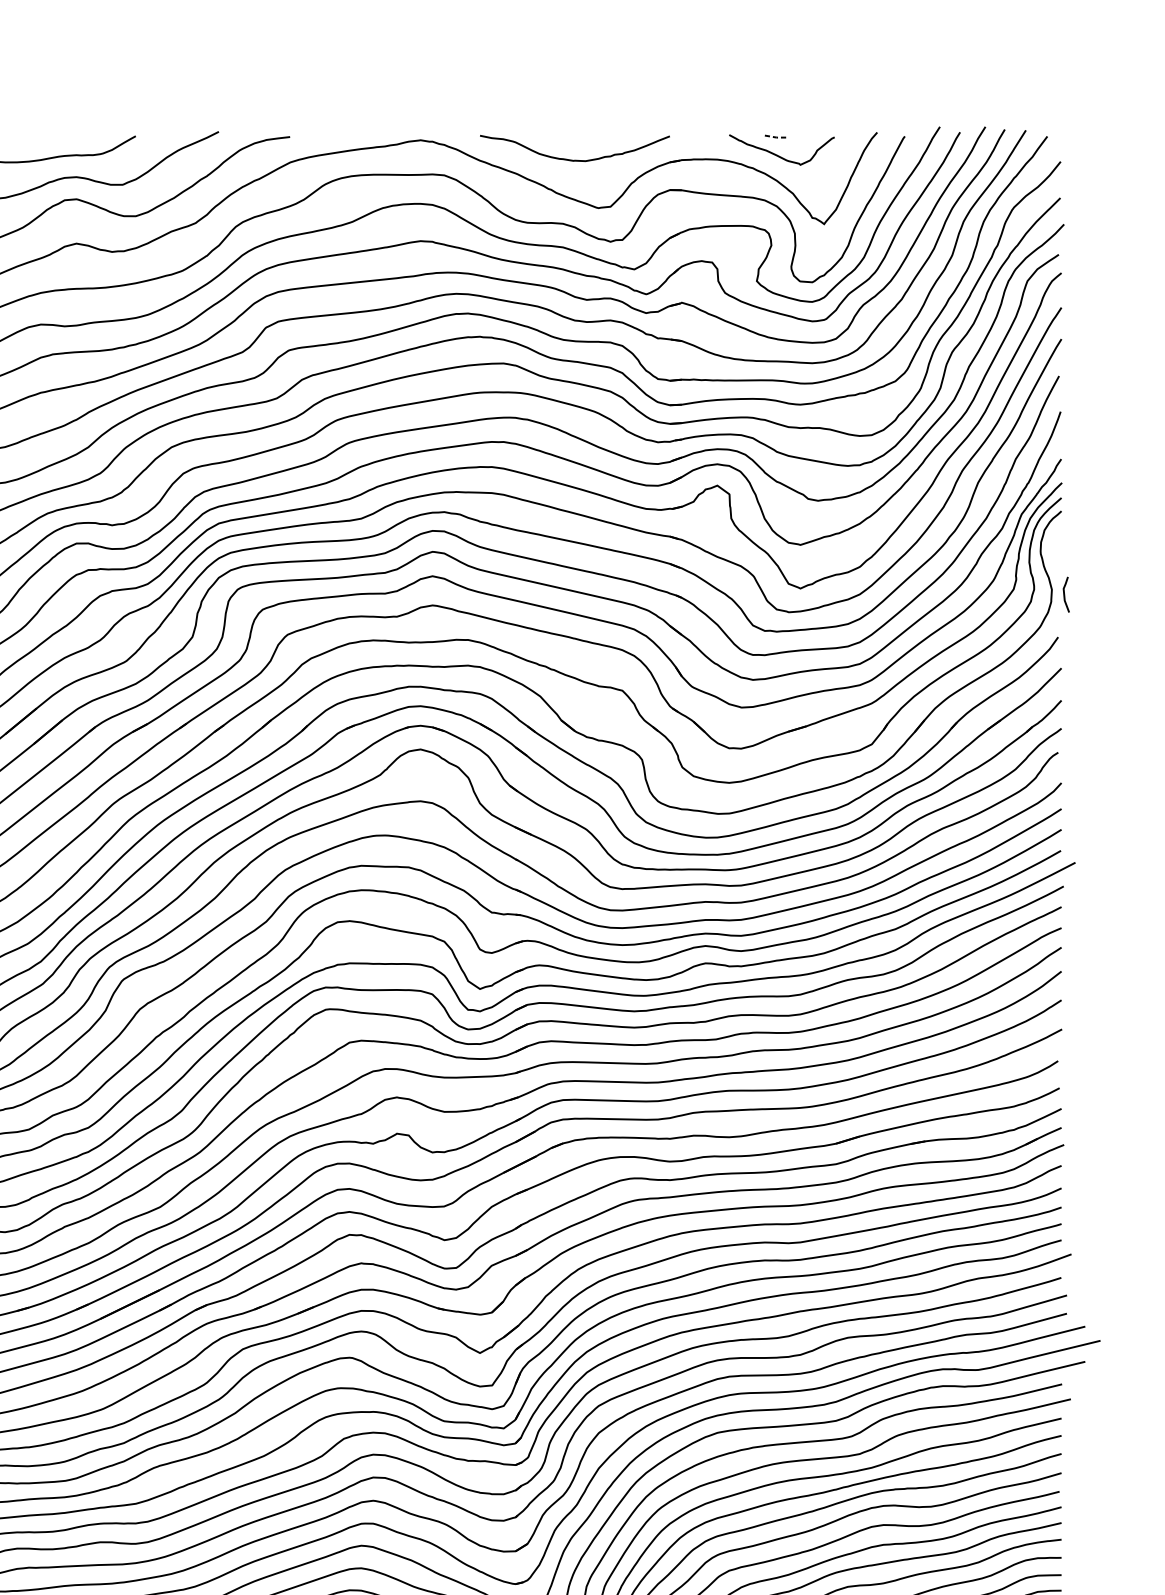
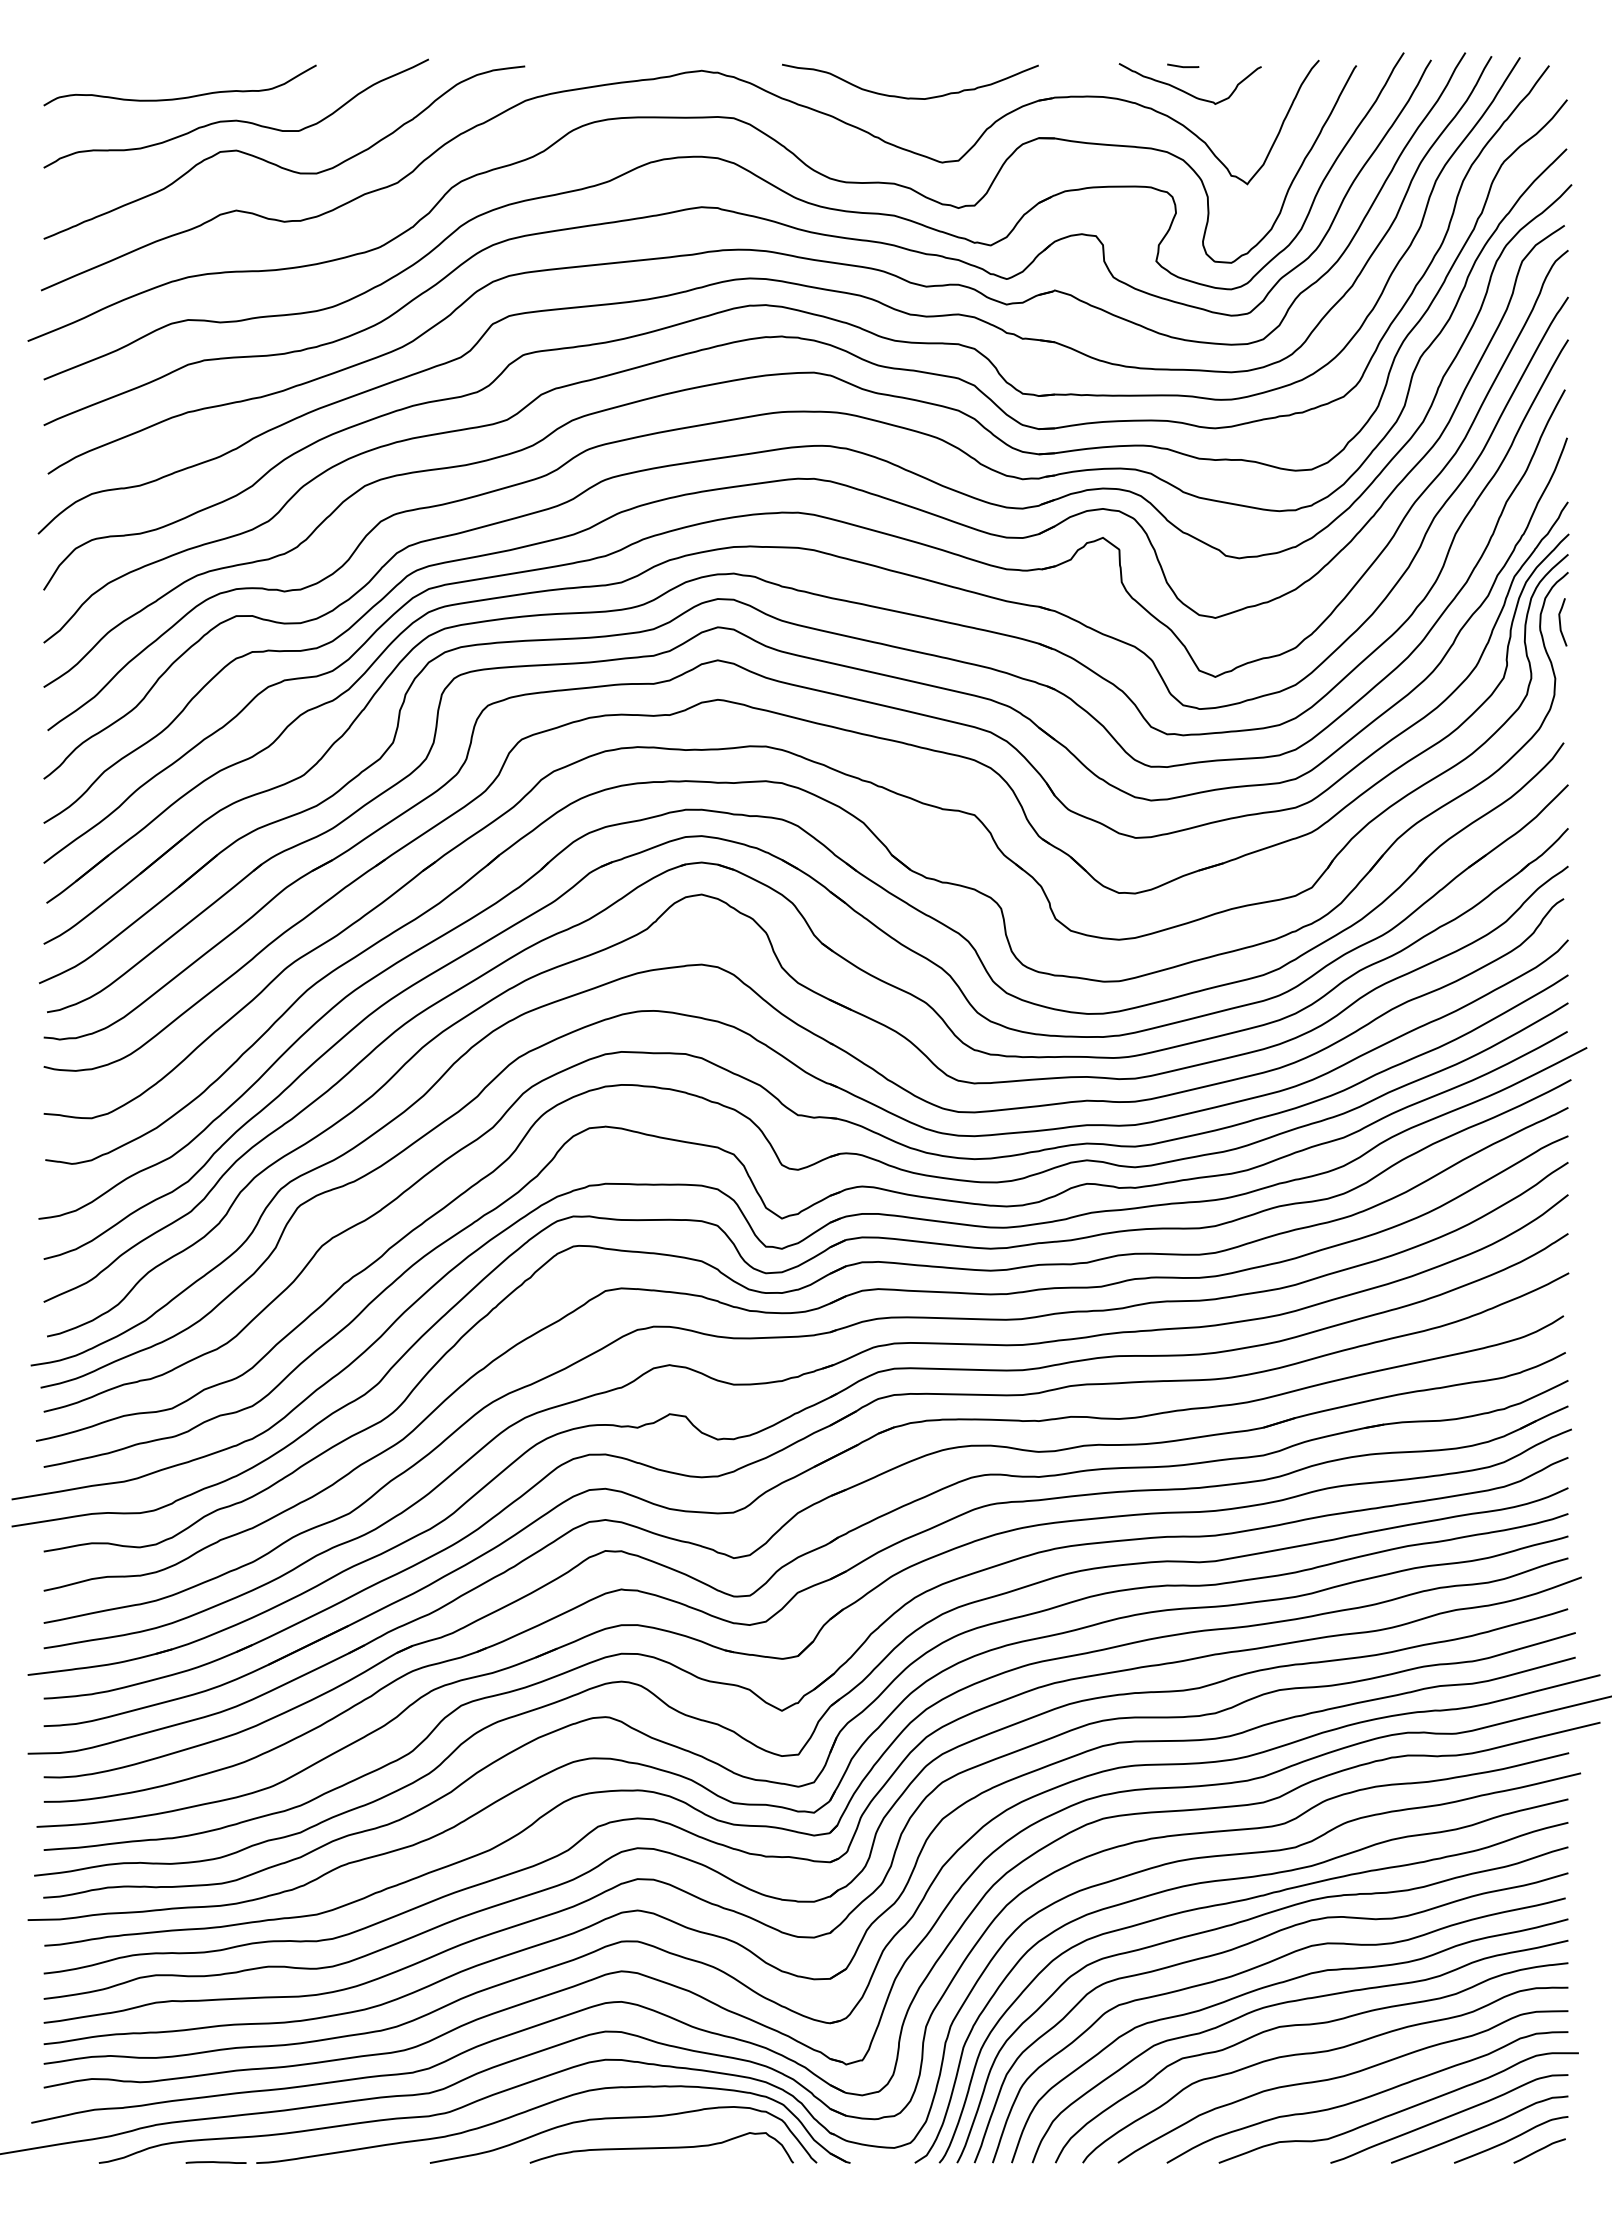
line: (776, 137) -> (1183, 67), dashed -> solid
line: (1064, 594) -> (1560, 622), moved

